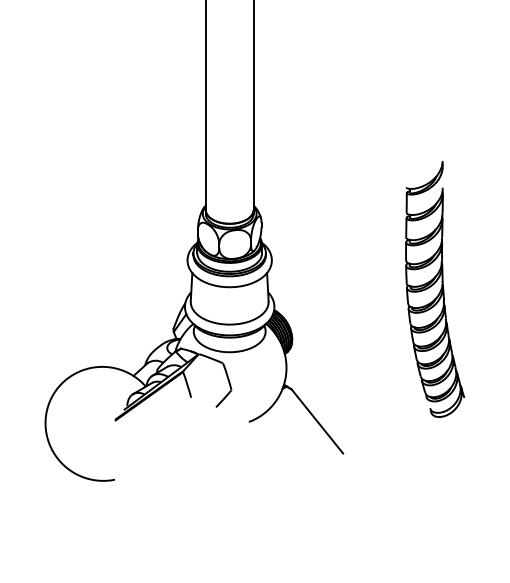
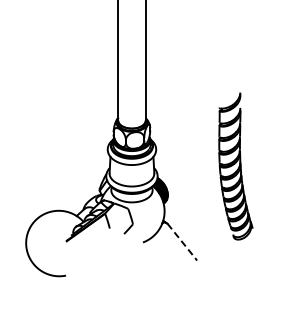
part: (434, 289) -> (235, 166), moved
line: (317, 422) -> (182, 242), solid -> dashed

